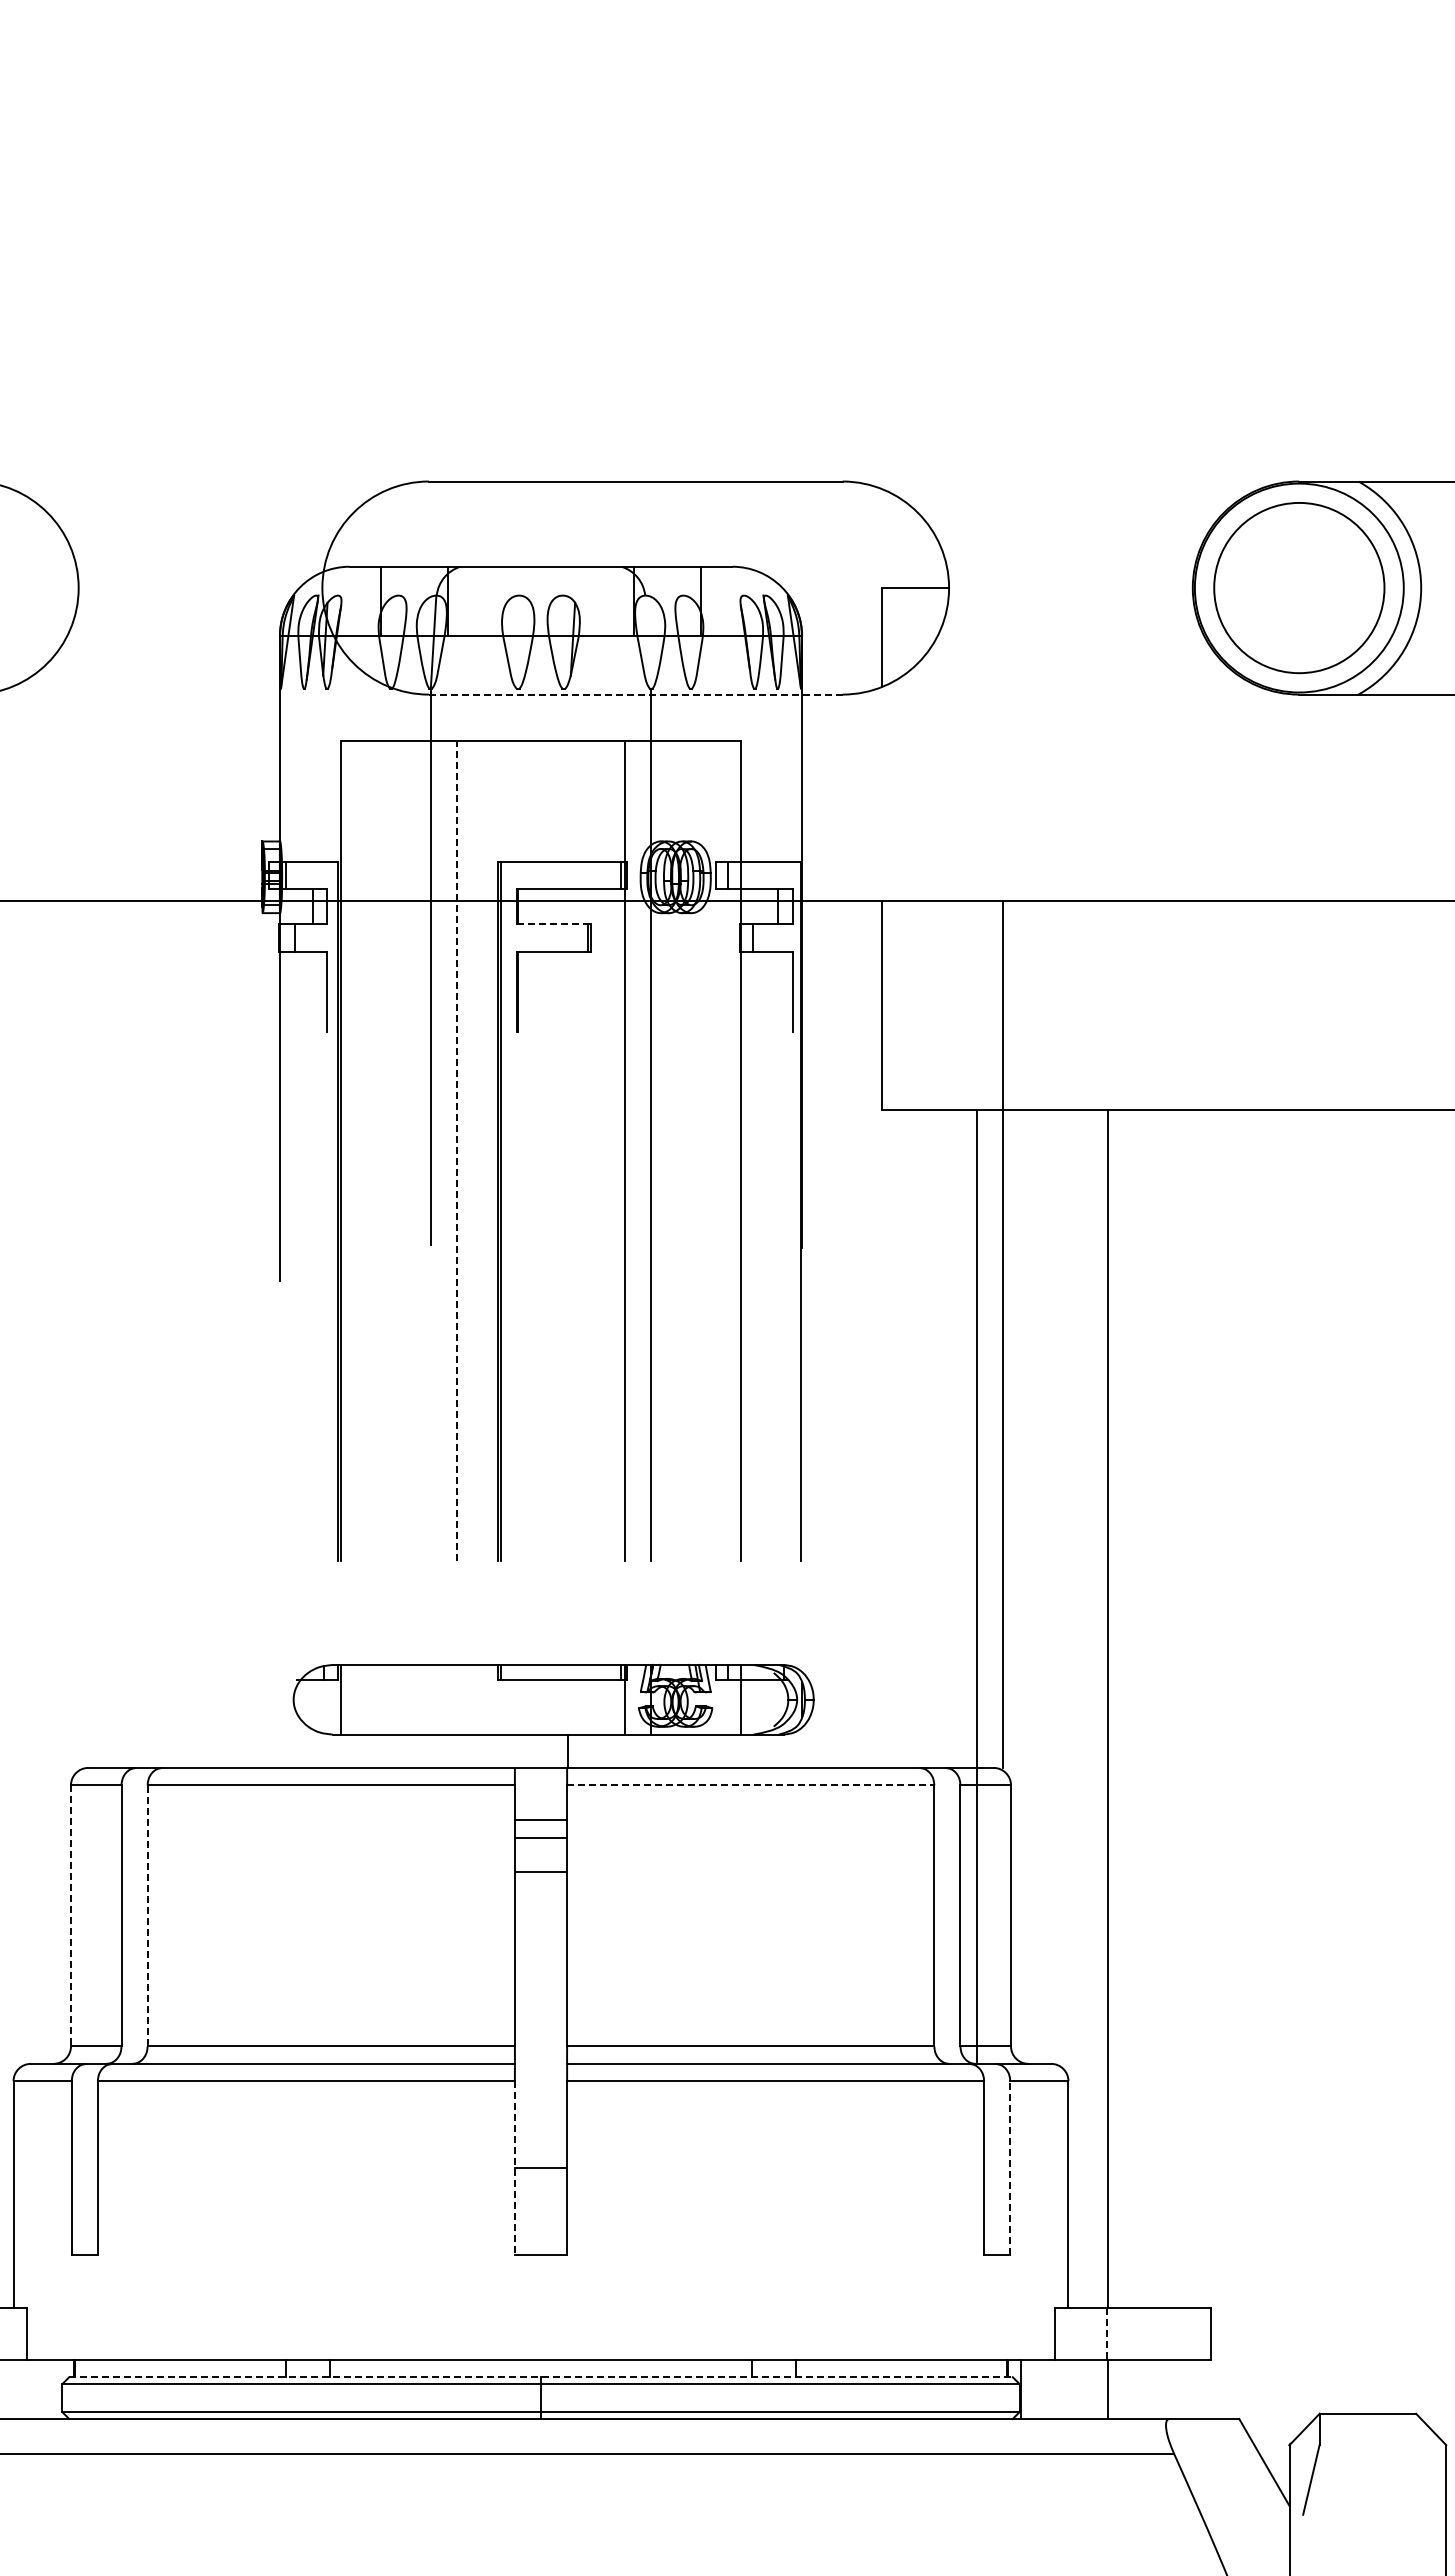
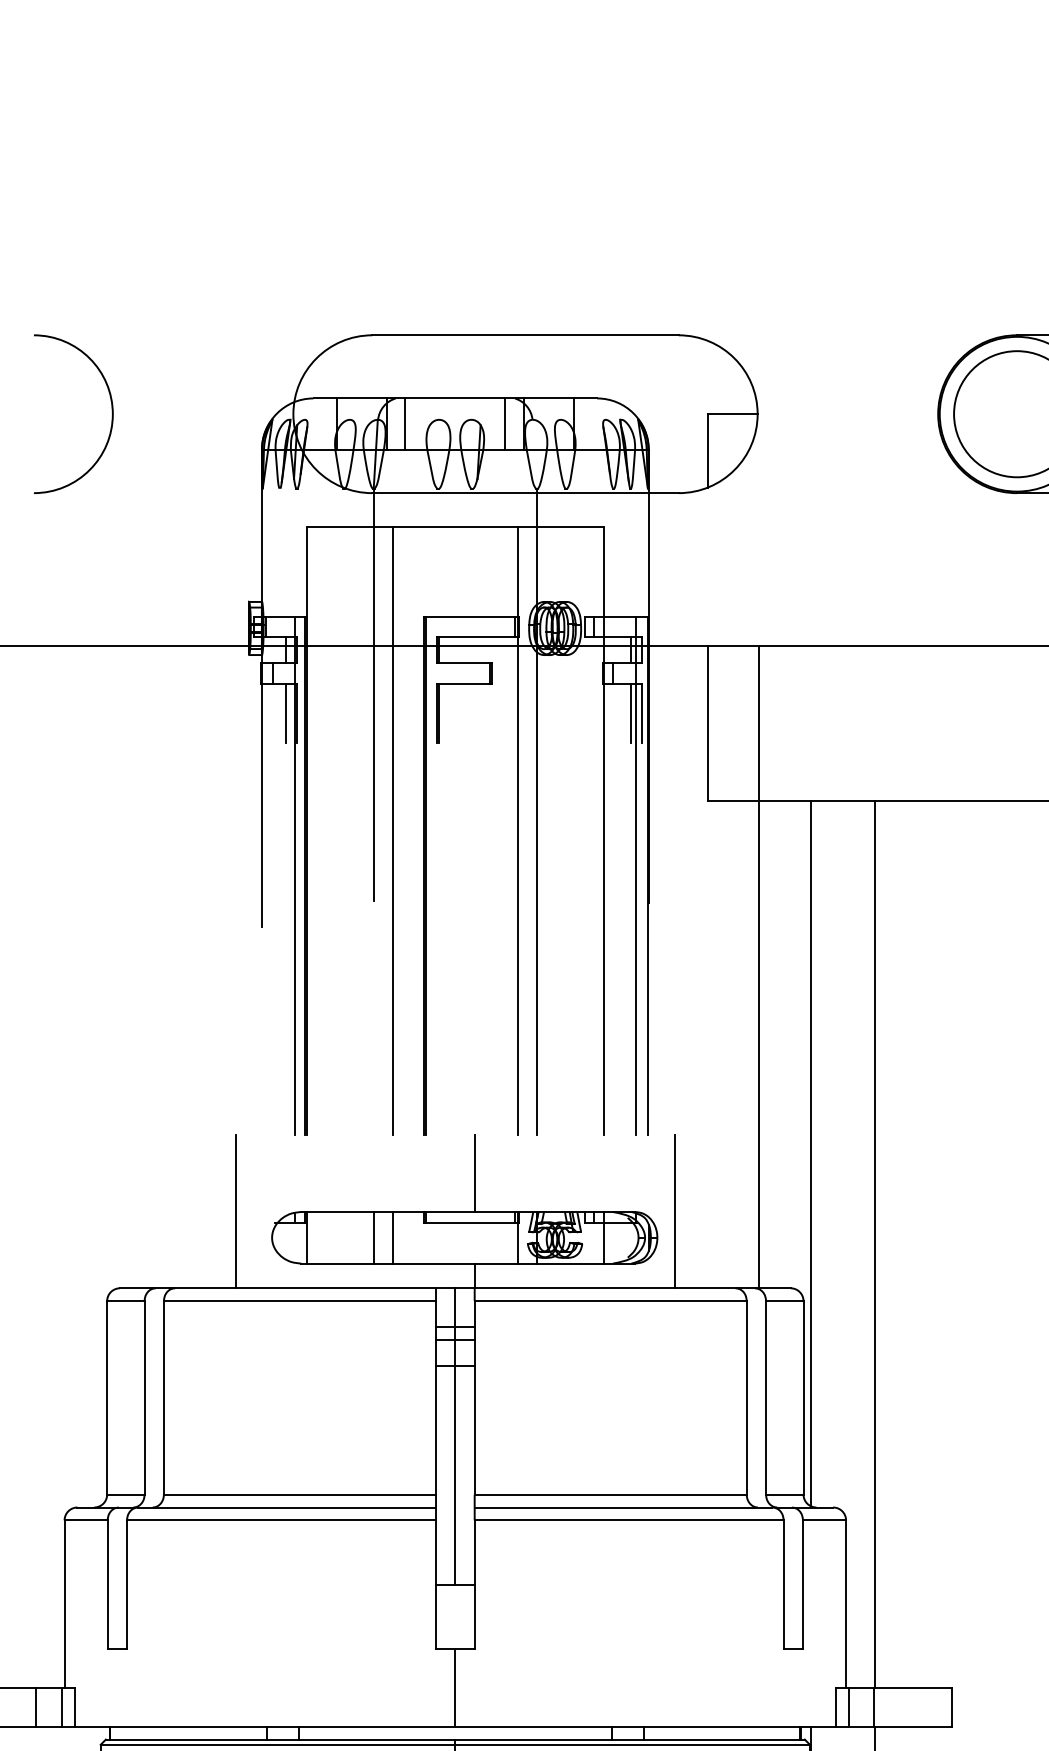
line: (473, 601) -> (405, 424), added
line: (608, 601) -> (505, 424), added
line: (635, 694) -> (525, 493), dashed -> solid
line: (553, 924) -> (464, 663), dashed -> solid
line: (312, 992) -> (286, 713), added
line: (777, 992) -> (630, 713), added
line: (456, 1150) -> (392, 830), dashed -> solid
line: (323, 1210) -> (294, 875), added
line: (784, 1210) -> (635, 875), added
line: (1003, 1334) -> (759, 967), moved
line: (976, 1586) -> (810, 1153), moved
line: (567, 1612) -> (474, 1173), added
line: (245, 1663) -> (236, 1210), added
line: (836, 1663) -> (674, 1210), added
line: (431, 1699) -> (374, 1237), added
line: (456, 1699) -> (392, 1237), added
line: (750, 1785) -> (610, 1301), dashed -> solid
line: (70, 1915) -> (106, 1397), dashed -> solid
line: (147, 1915) -> (163, 1397), dashed -> solid
line: (541, 1967) -> (455, 1436), added
line: (1010, 2167) -> (803, 1584), dashed -> solid
line: (514, 2168) -> (435, 1585), dashed -> solid
line: (541, 2307) -> (455, 1687), added
line: (9, 2333) -> (61, 1707), added
line: (1072, 2333) -> (849, 1707), added
line: (1106, 2334) -> (874, 1707), dashed -> solid
line: (541, 2377) -> (455, 1739), dashed -> solid

